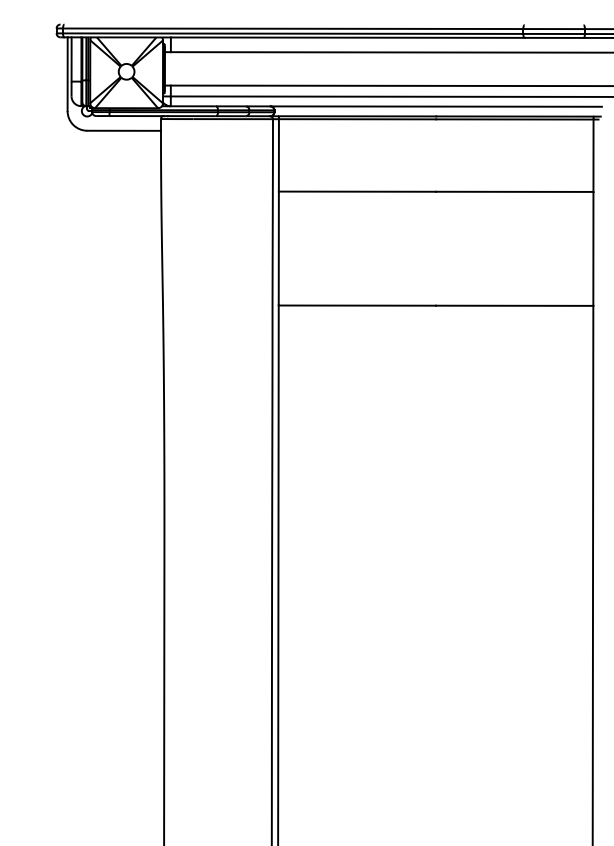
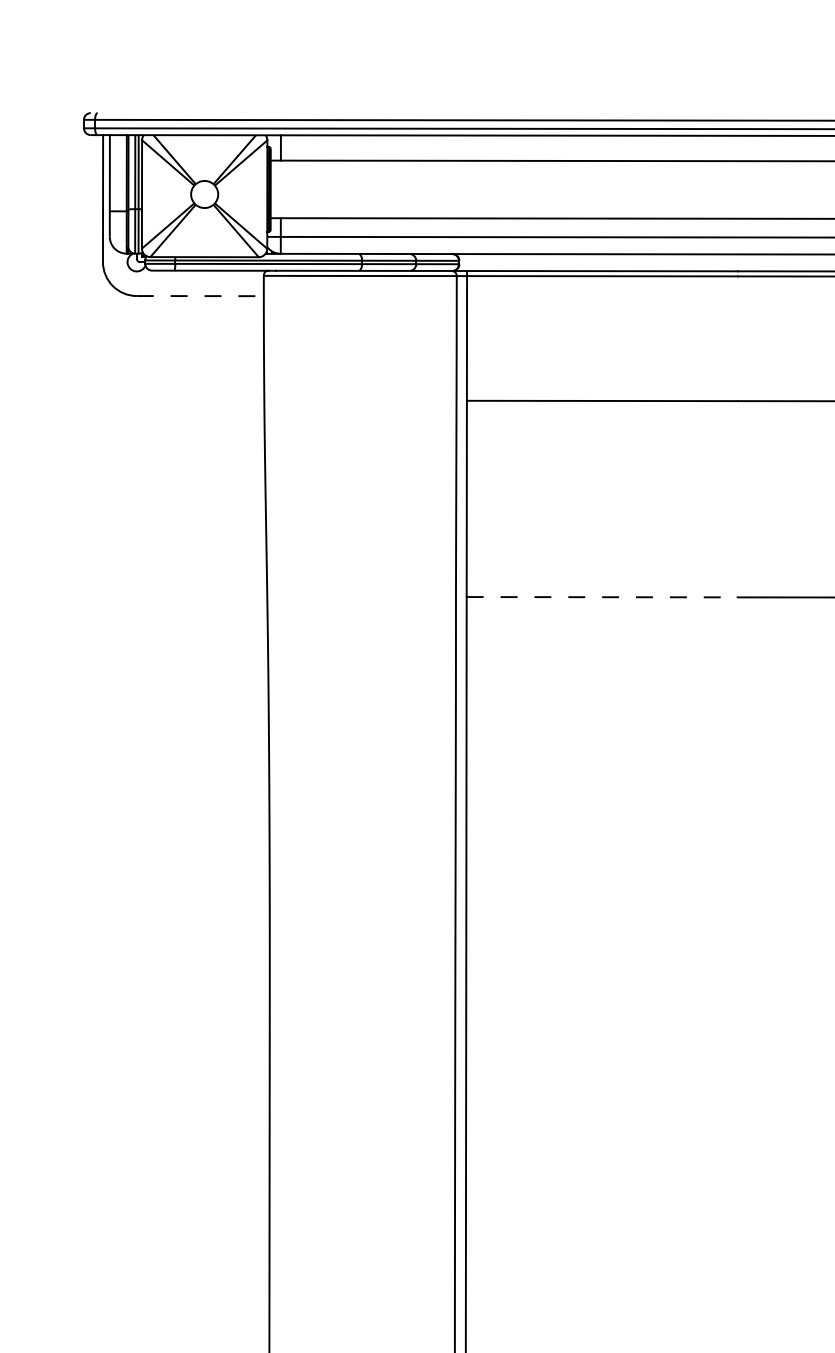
line: (124, 130) -> (200, 295), solid -> dashed
line: (357, 305) -> (602, 597), solid -> dashed

